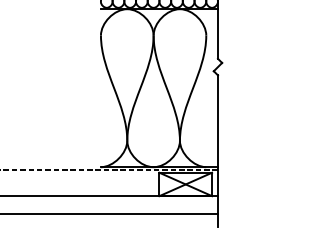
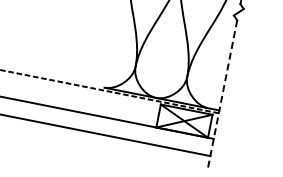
line: (217, 151) -> (221, 94), solid -> dashed

